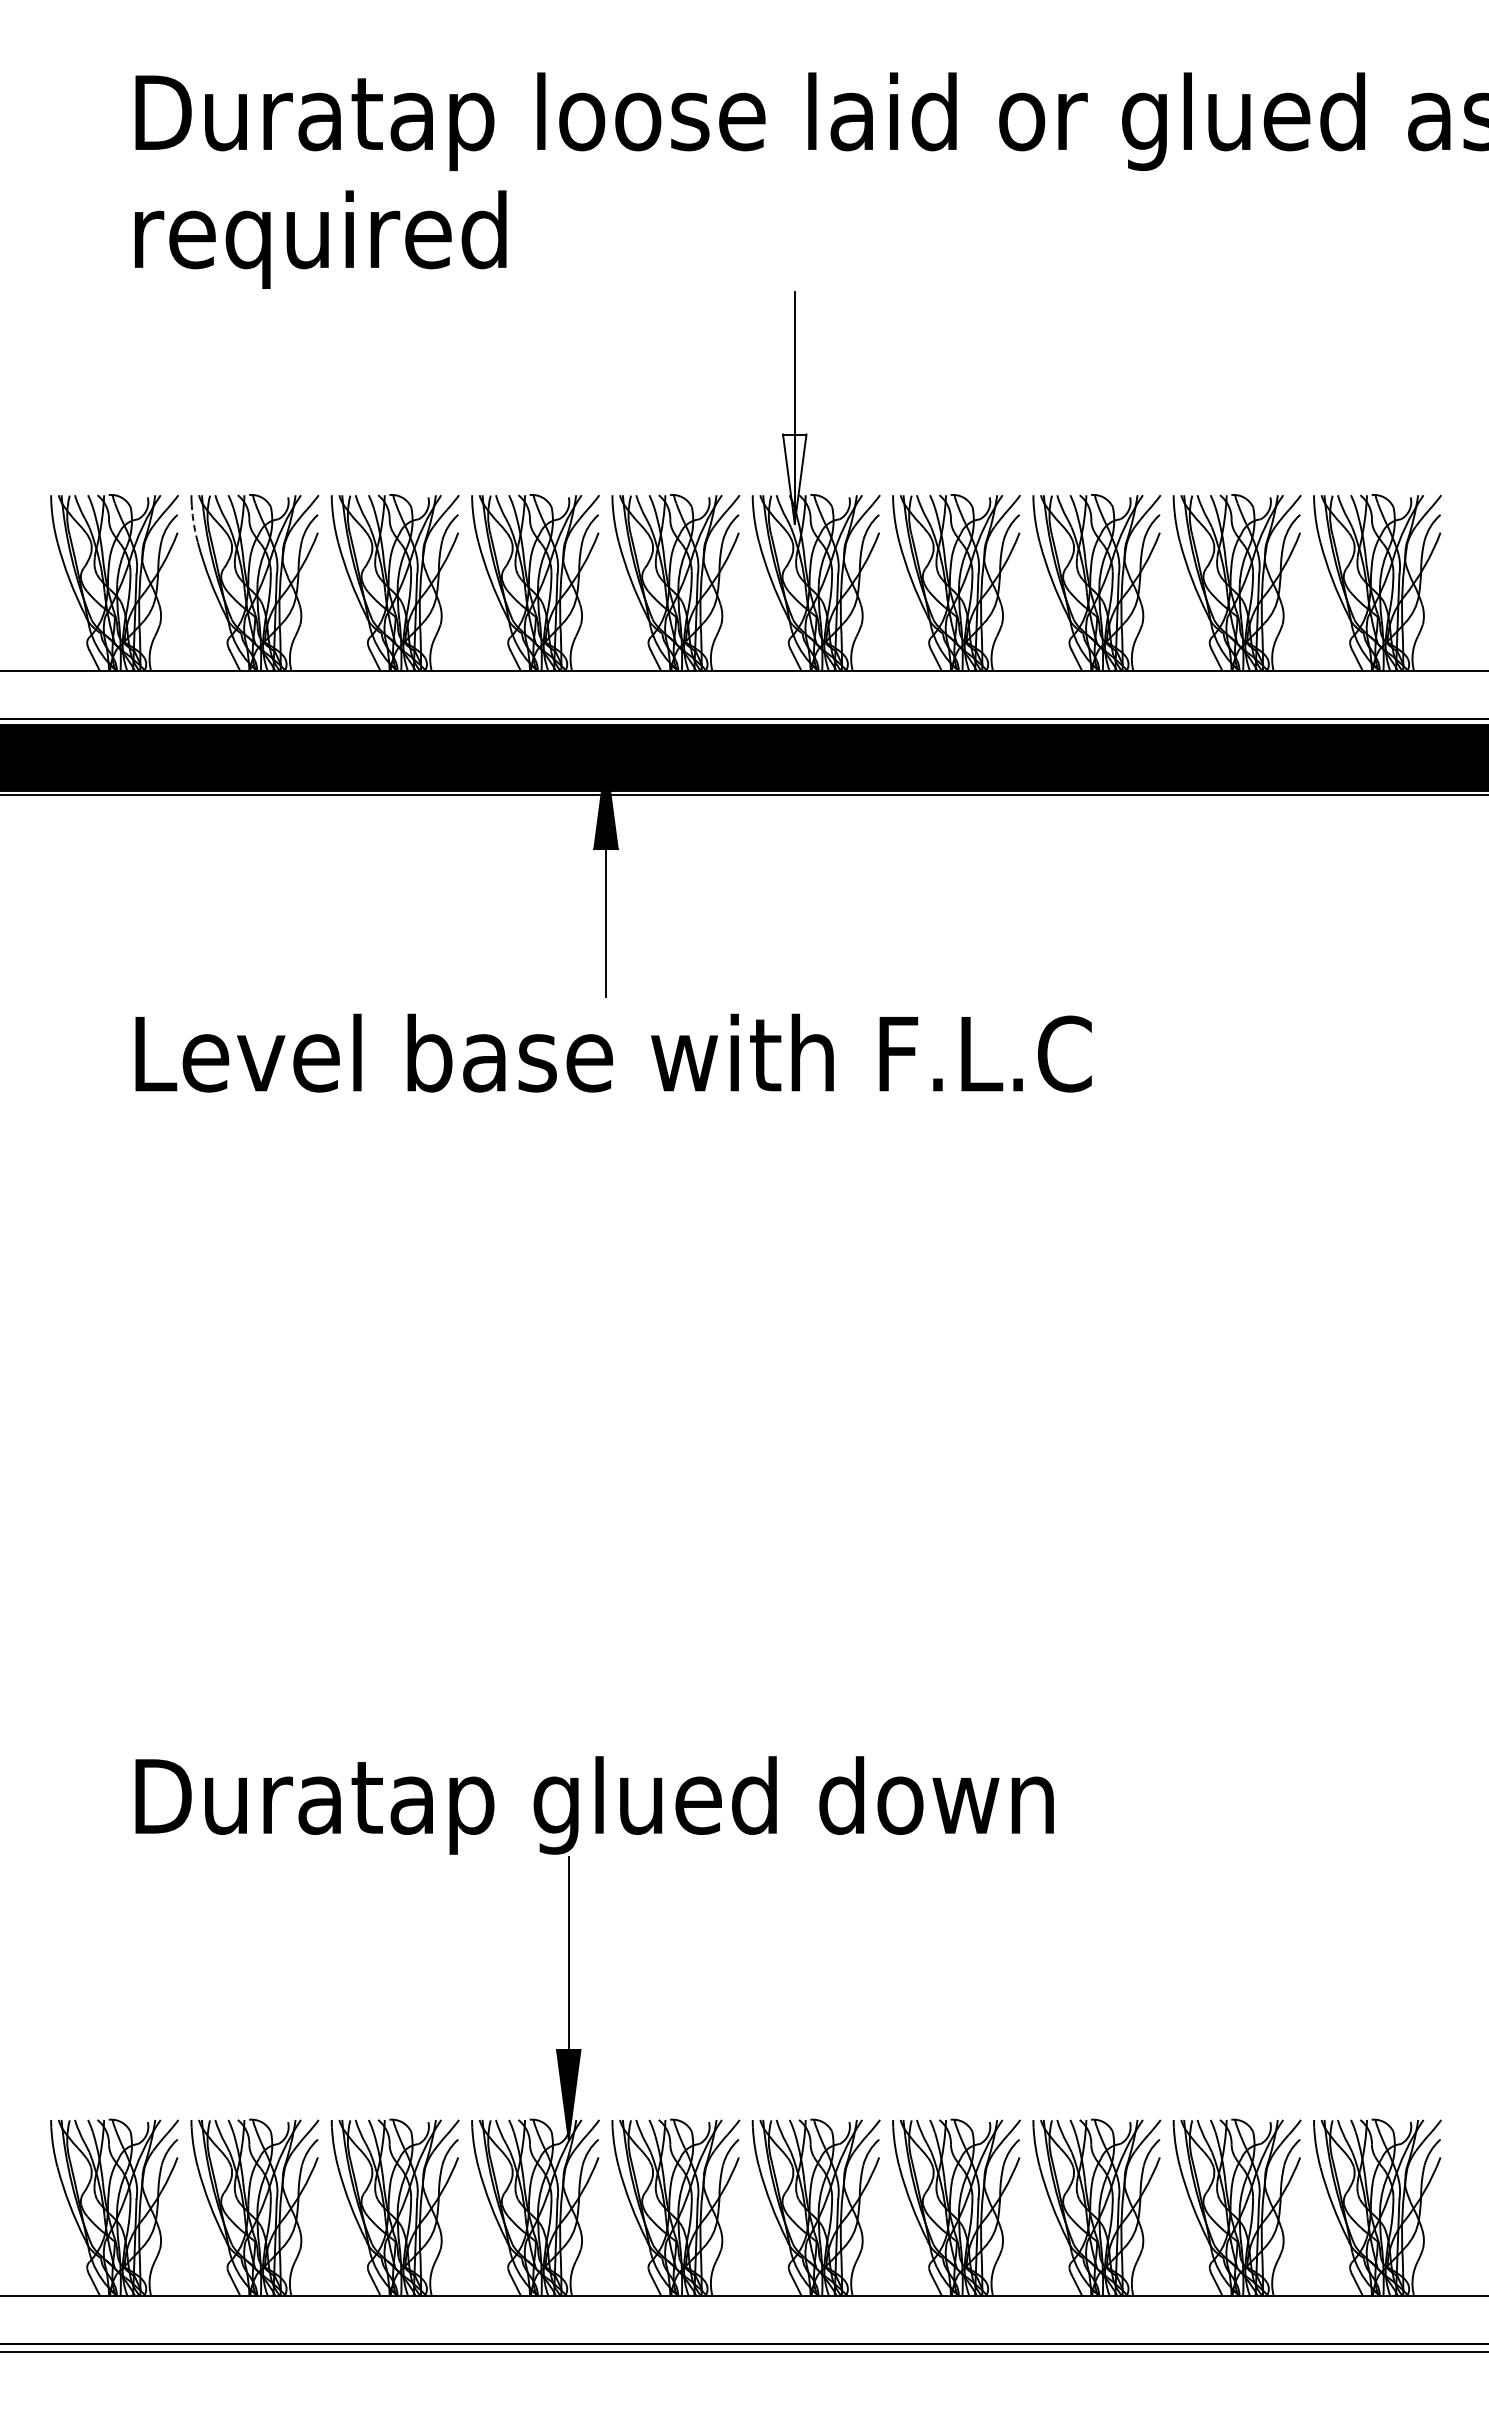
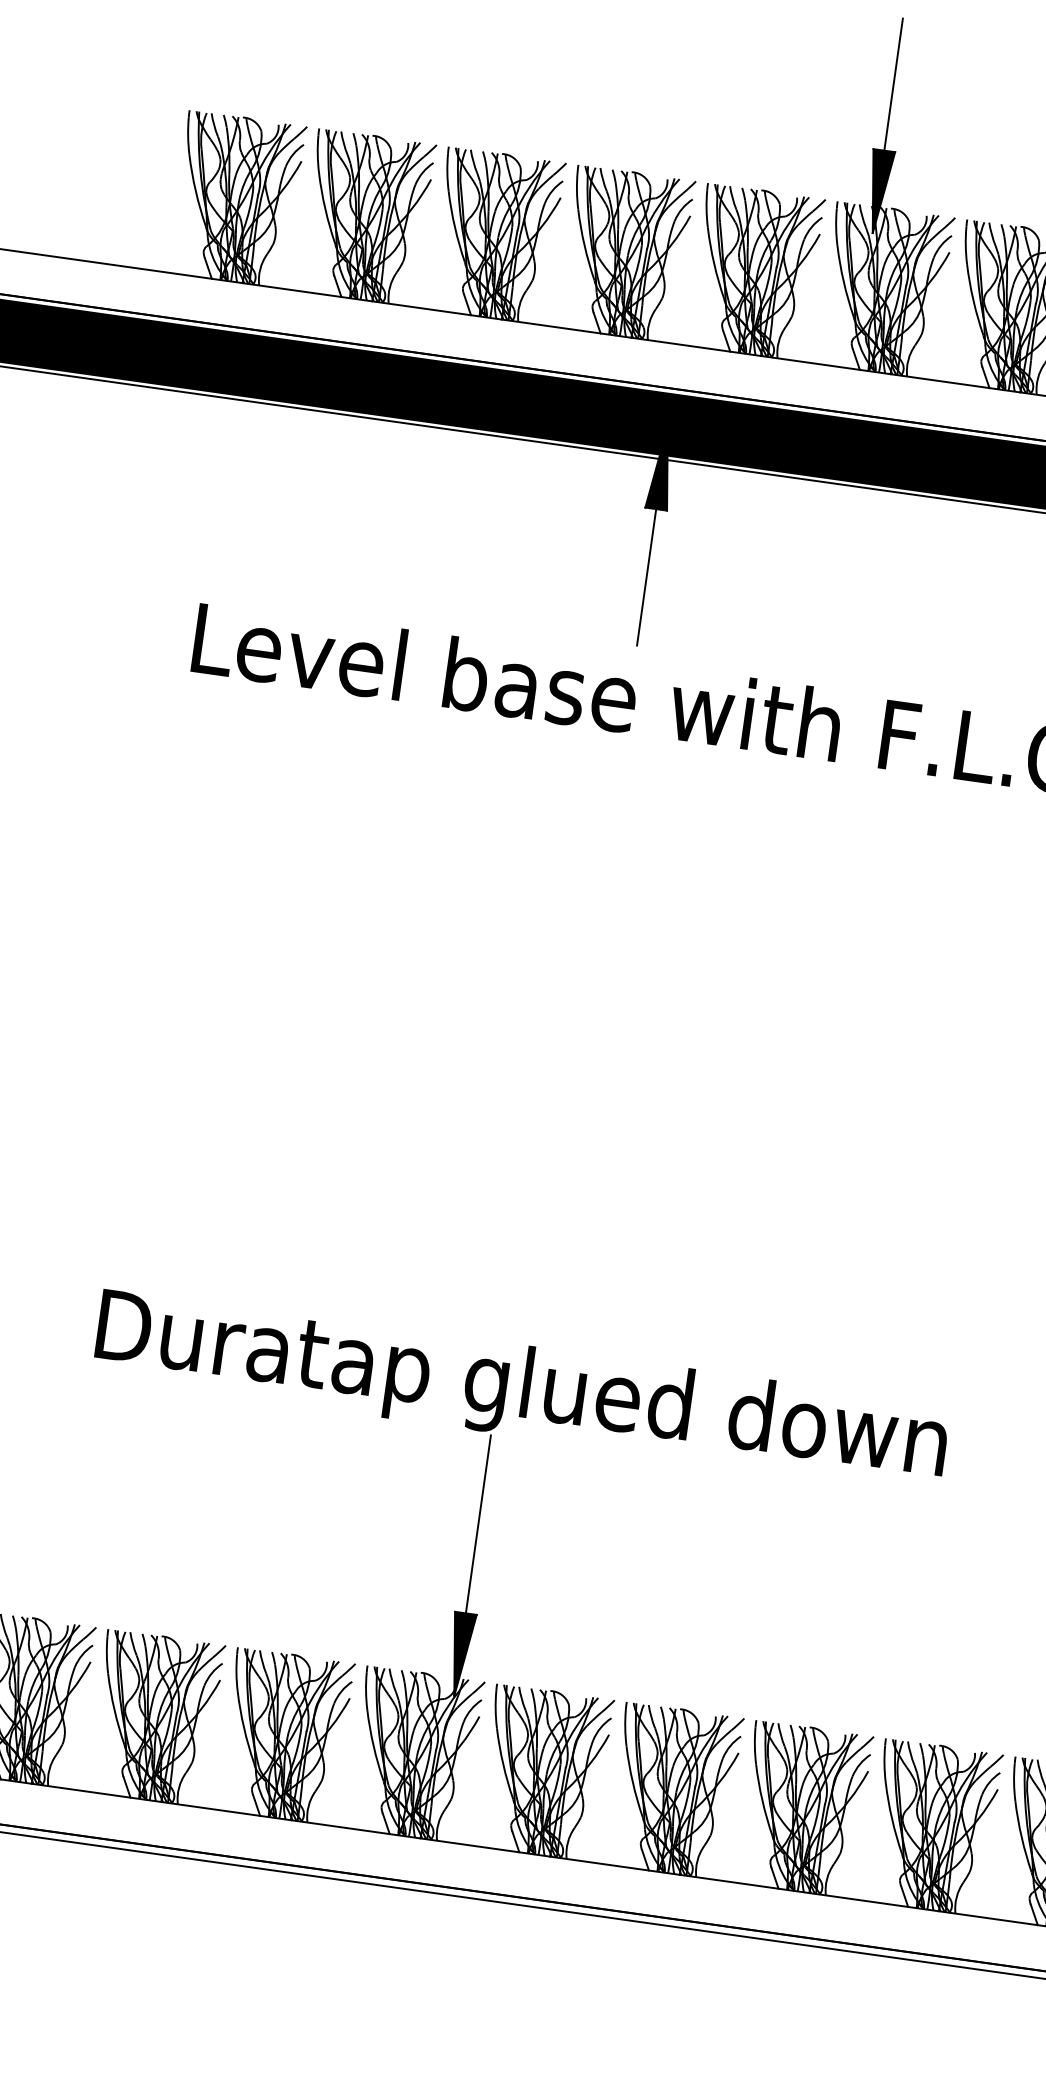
fill: (794, 478) -> (878, 191), added
arc: (193, 522) -> (317, 153), dashed -> solid

